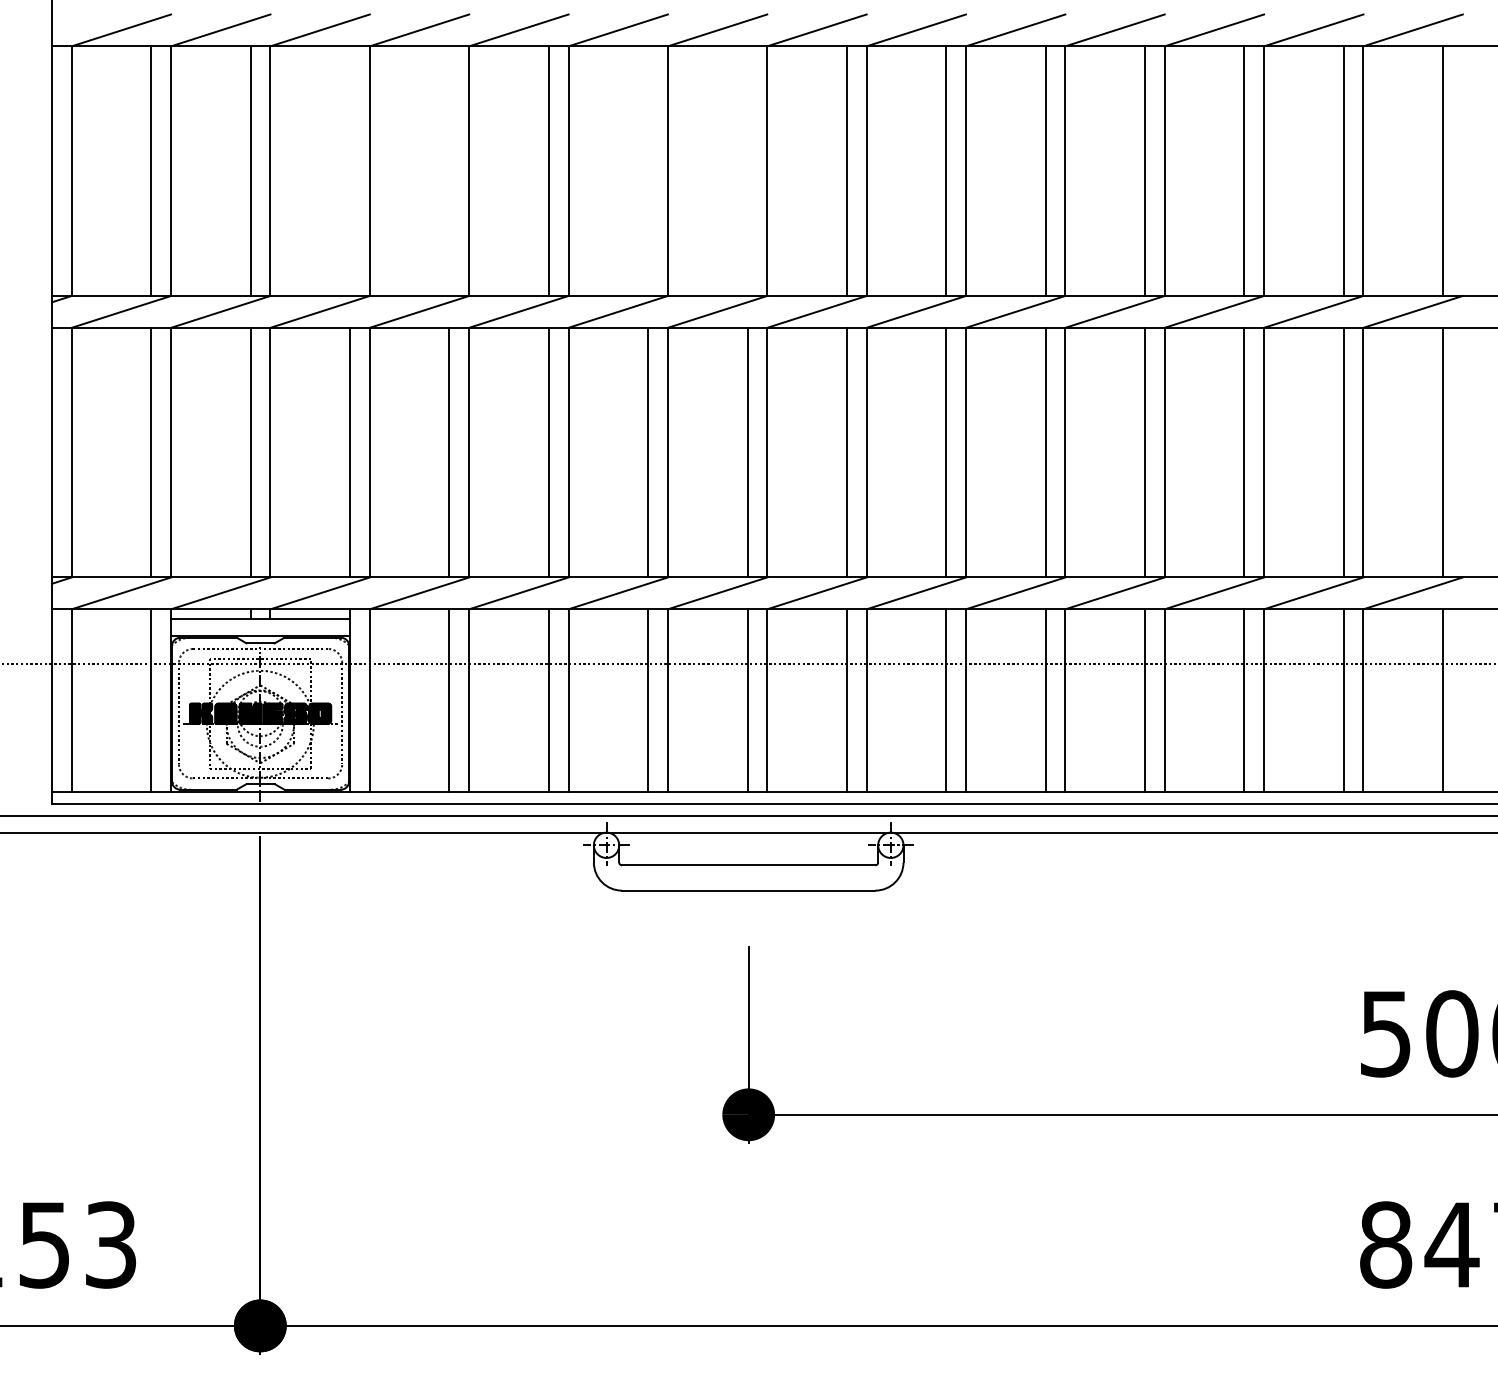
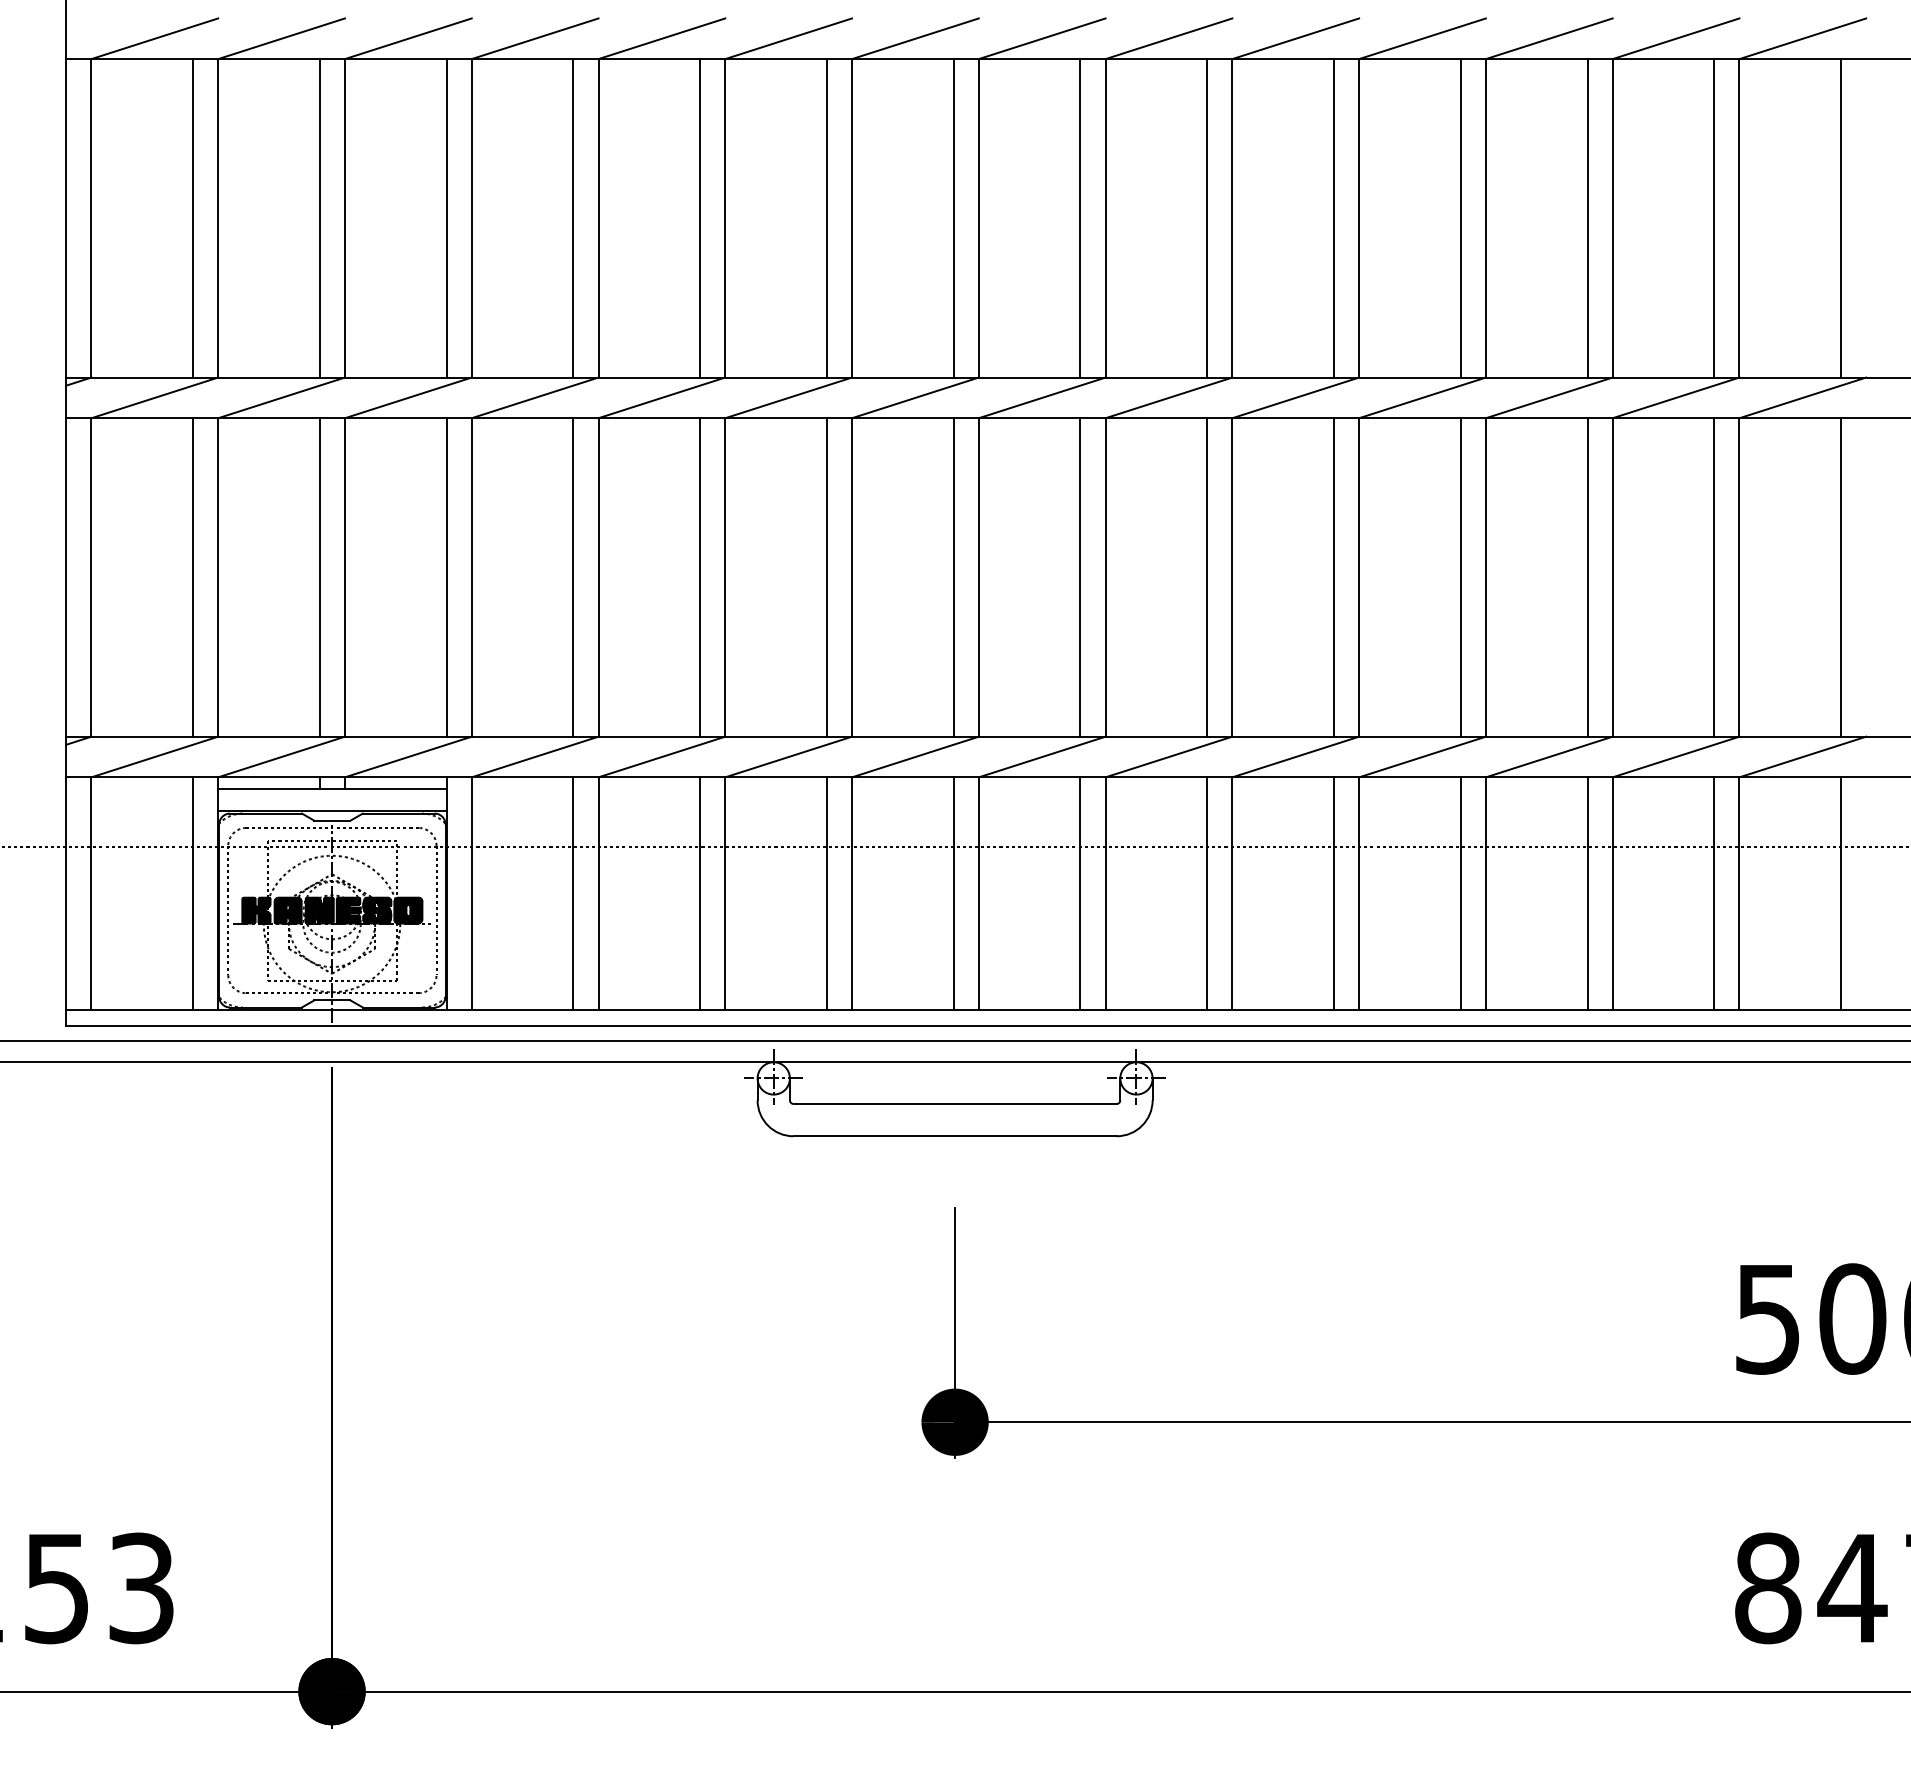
line: (350, 171) -> (446, 218), added
line: (449, 171) -> (573, 218), added
line: (647, 171) -> (826, 218), added
line: (747, 171) -> (953, 218), added

